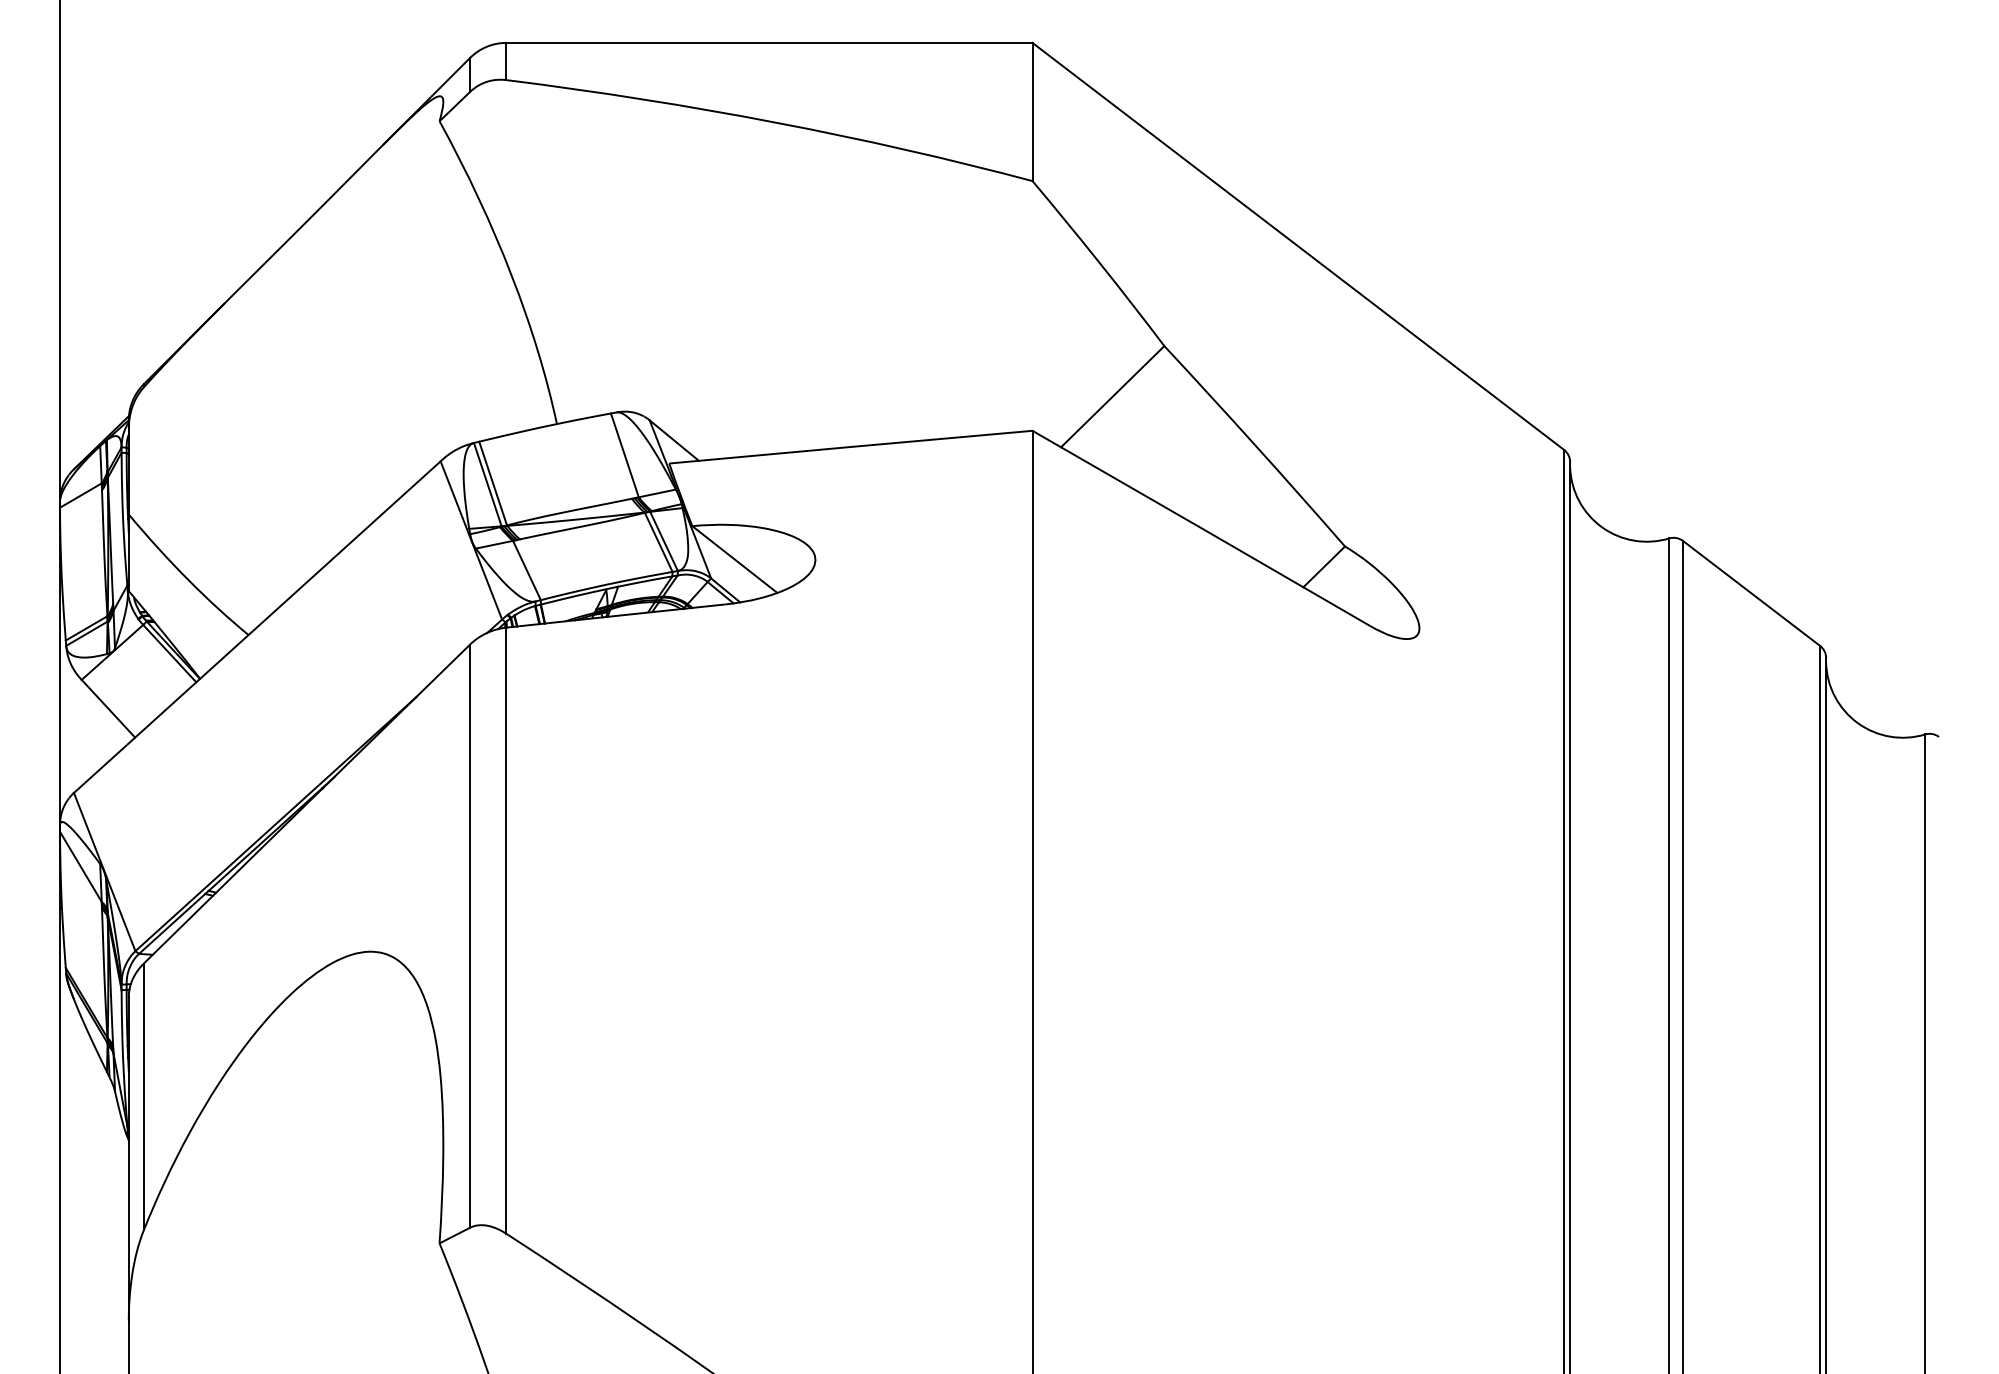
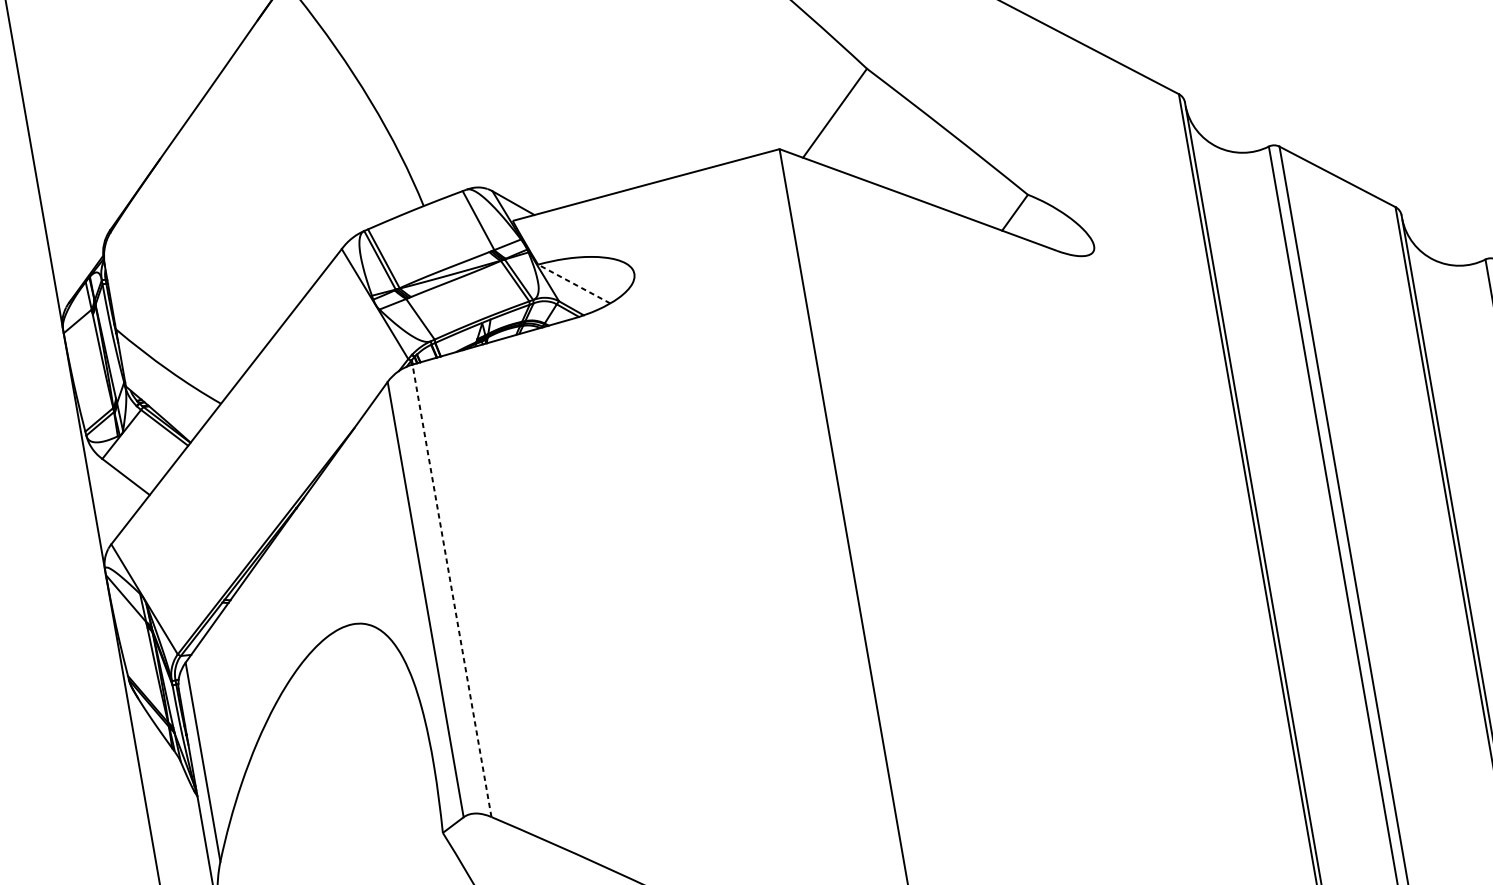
line: (734, 559) -> (573, 284), solid -> dashed
line: (506, 930) -> (452, 590), solid -> dashed

